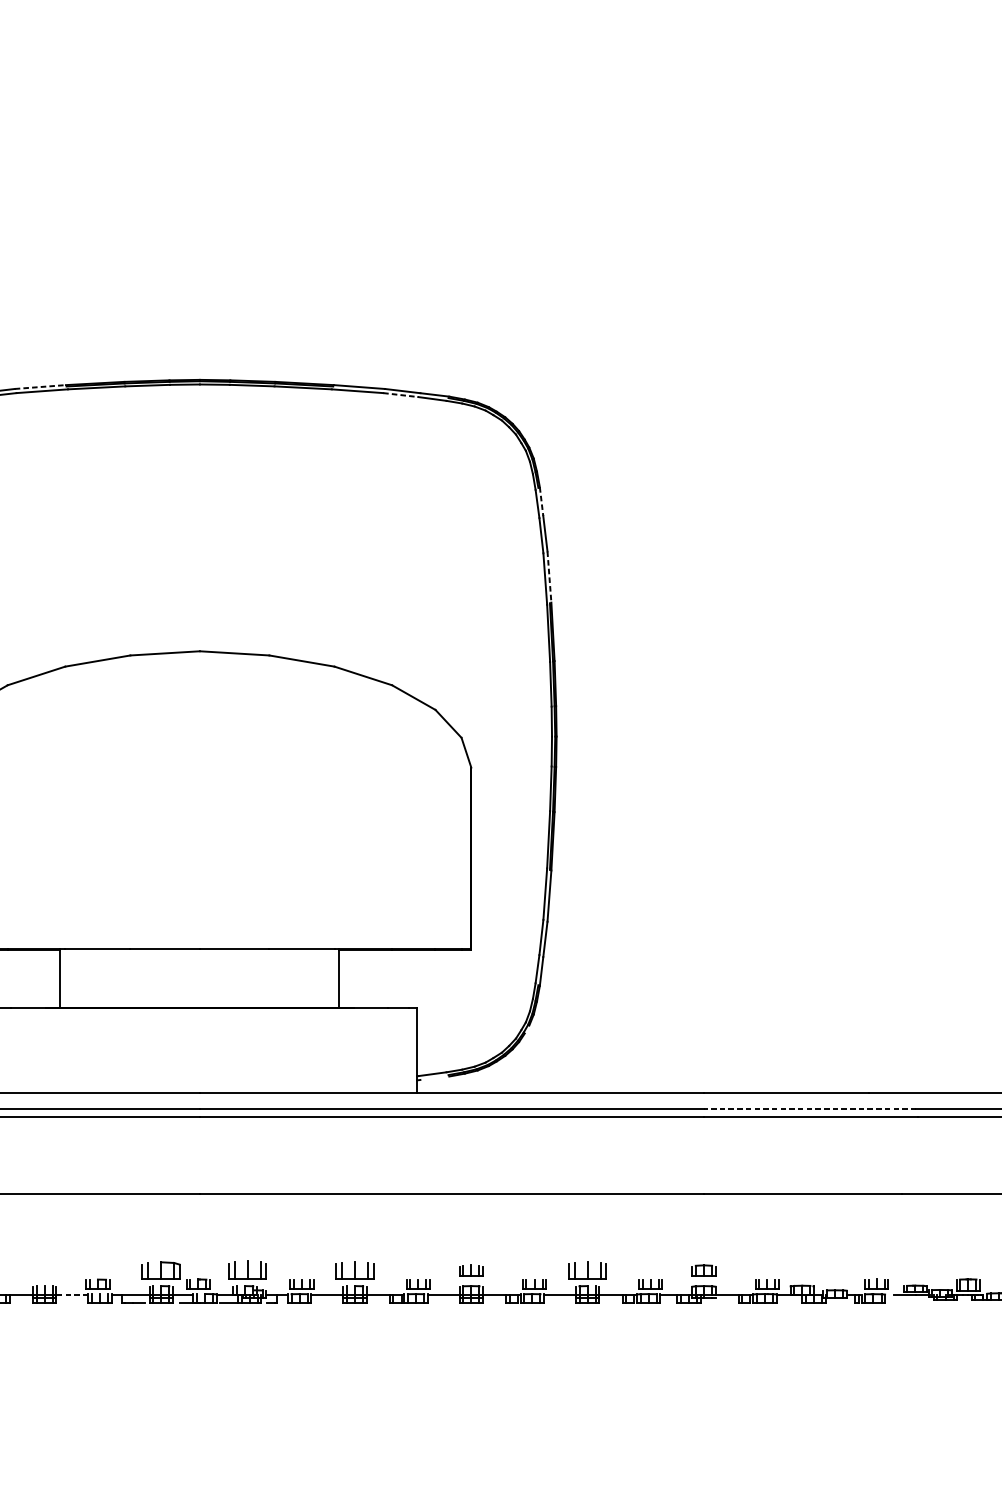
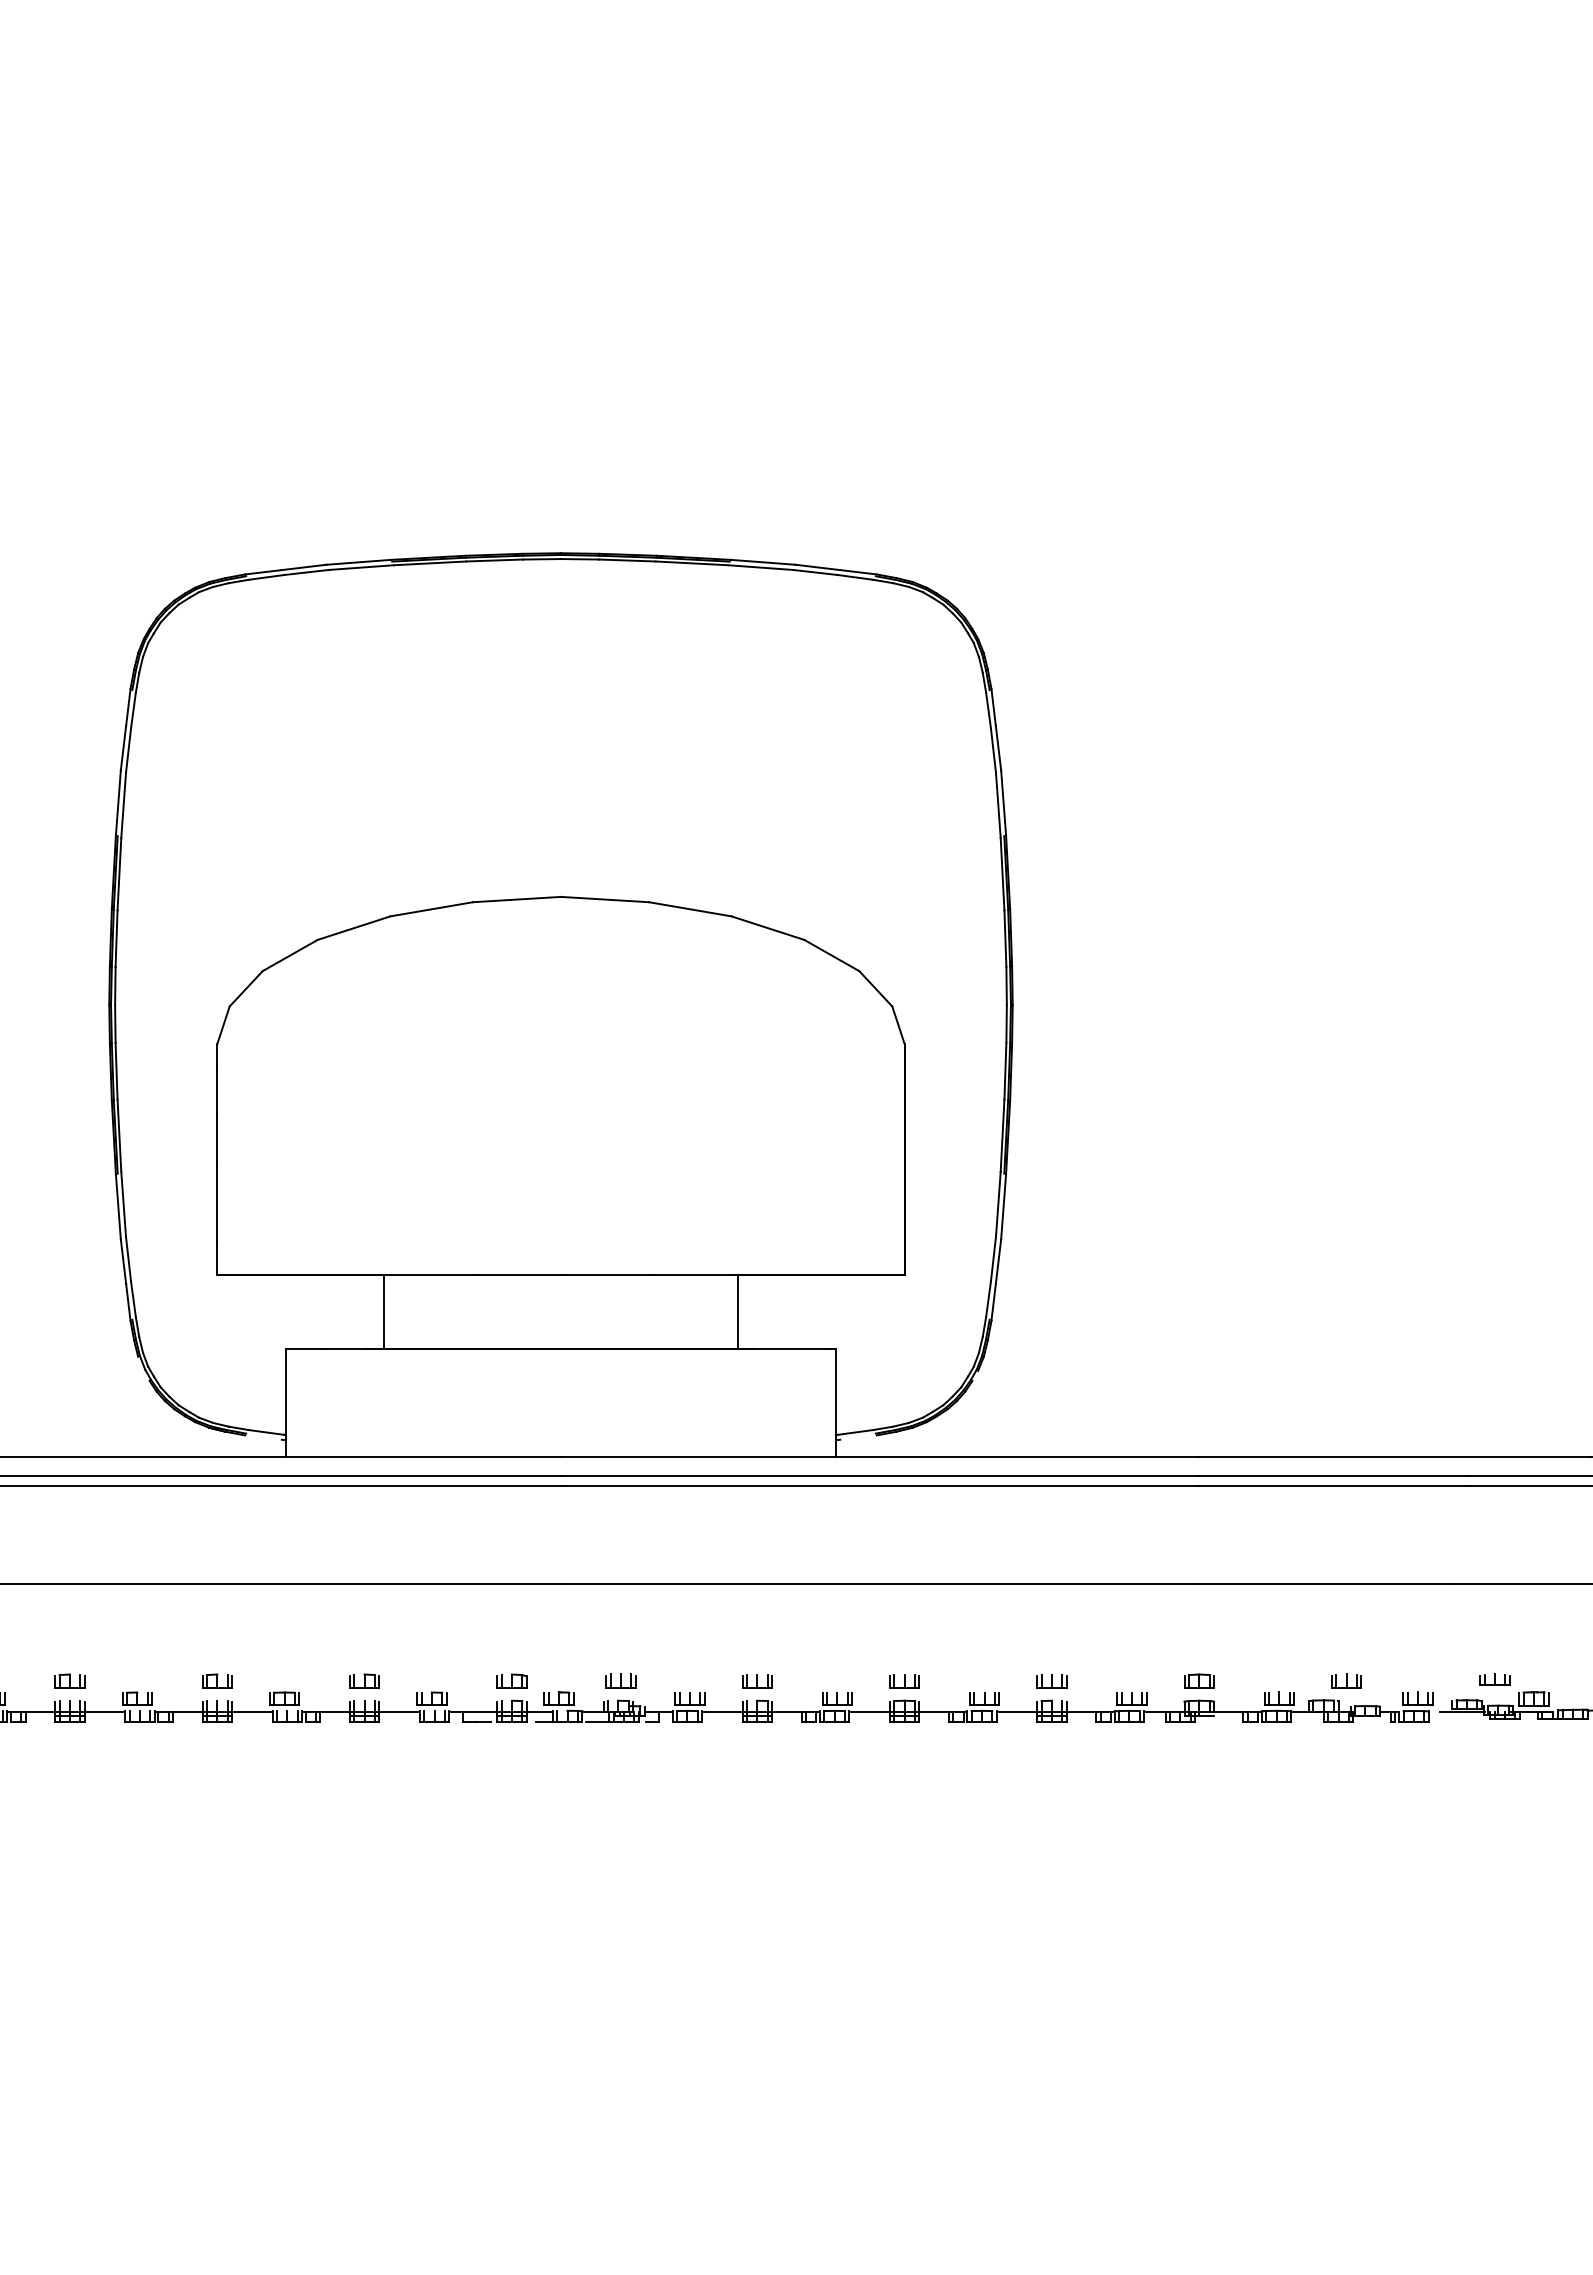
line: (39, 387) -> (358, 562), dashed -> solid
line: (400, 395) -> (815, 572), dashed -> solid
line: (541, 501) -> (993, 707), dashed -> solid
line: (549, 576) -> (1003, 802), dashed -> solid
line: (809, 1108) -> (1333, 1476), dashed -> solid
part: (937, 1269) -> (1494, 1679), added
part: (44, 1270) -> (364, 1680), added
part: (160, 1270) -> (511, 1680), size x0.62
part: (246, 1270) -> (620, 1680), size x0.62
part: (355, 1270) -> (757, 1681), size x0.62
part: (587, 1270) -> (1051, 1681), size x0.62
part: (820, 1270) -> (1346, 1680), added
line: (72, 1294) -> (399, 1711), dashed -> solid

